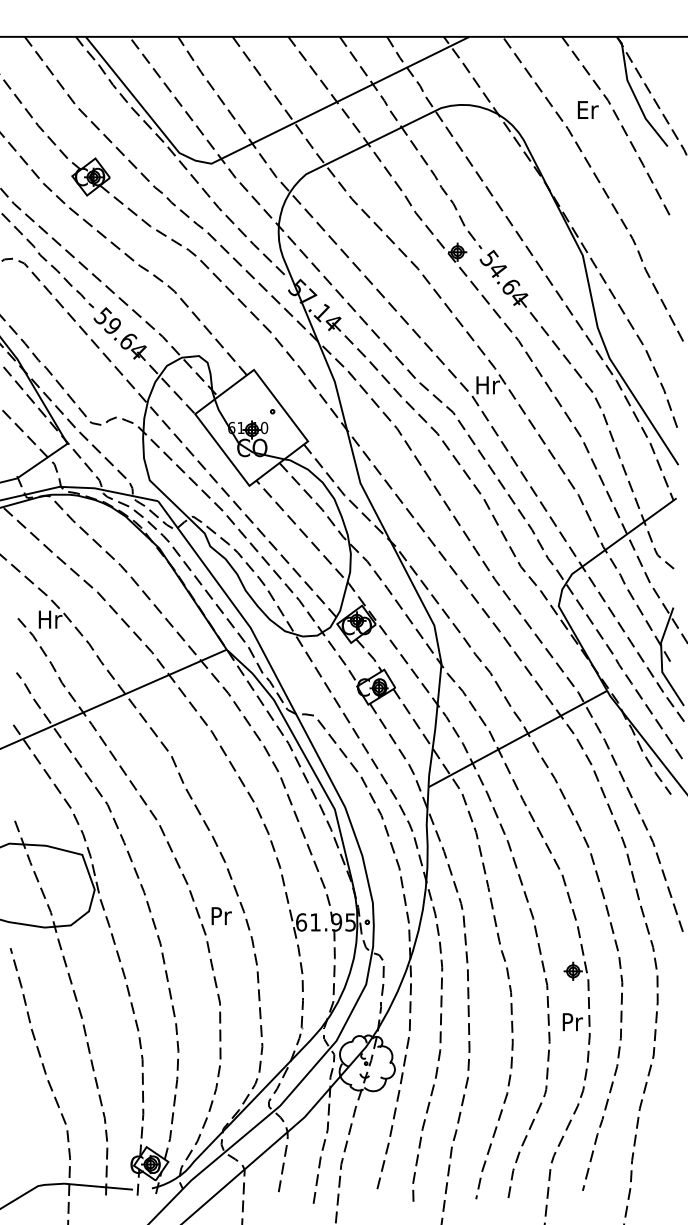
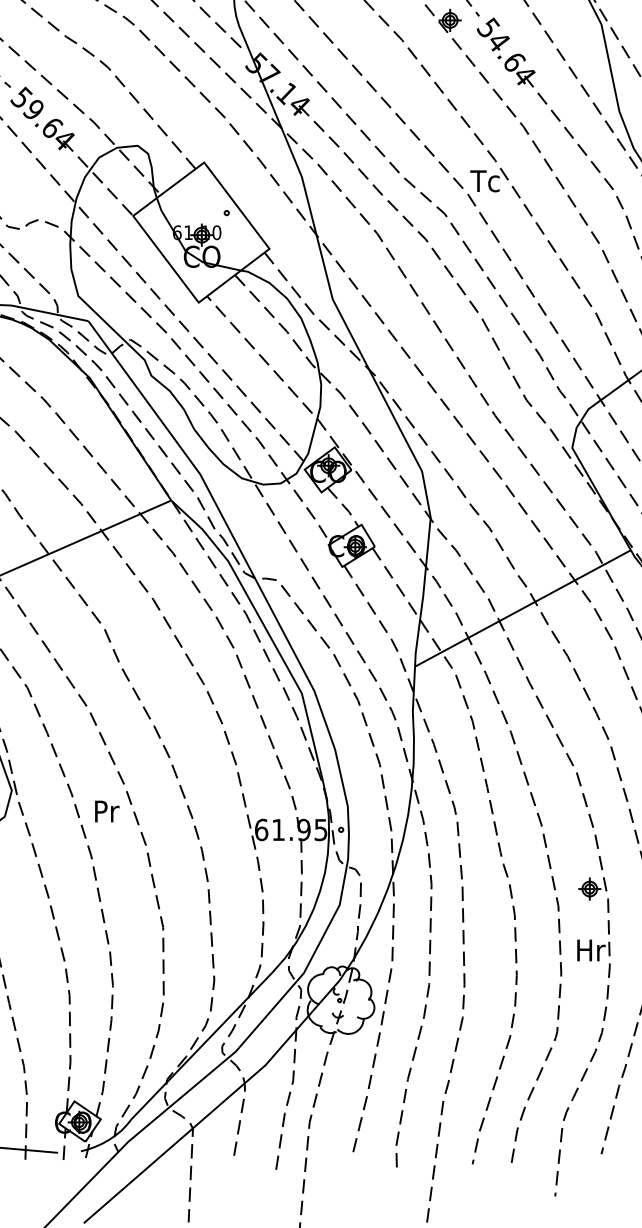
text: (486, 385) -> (485, 181), Hr -> Tc
text: (221, 915) -> (106, 810), moved
text: (575, 1022) -> (592, 950), Pr -> Hr

